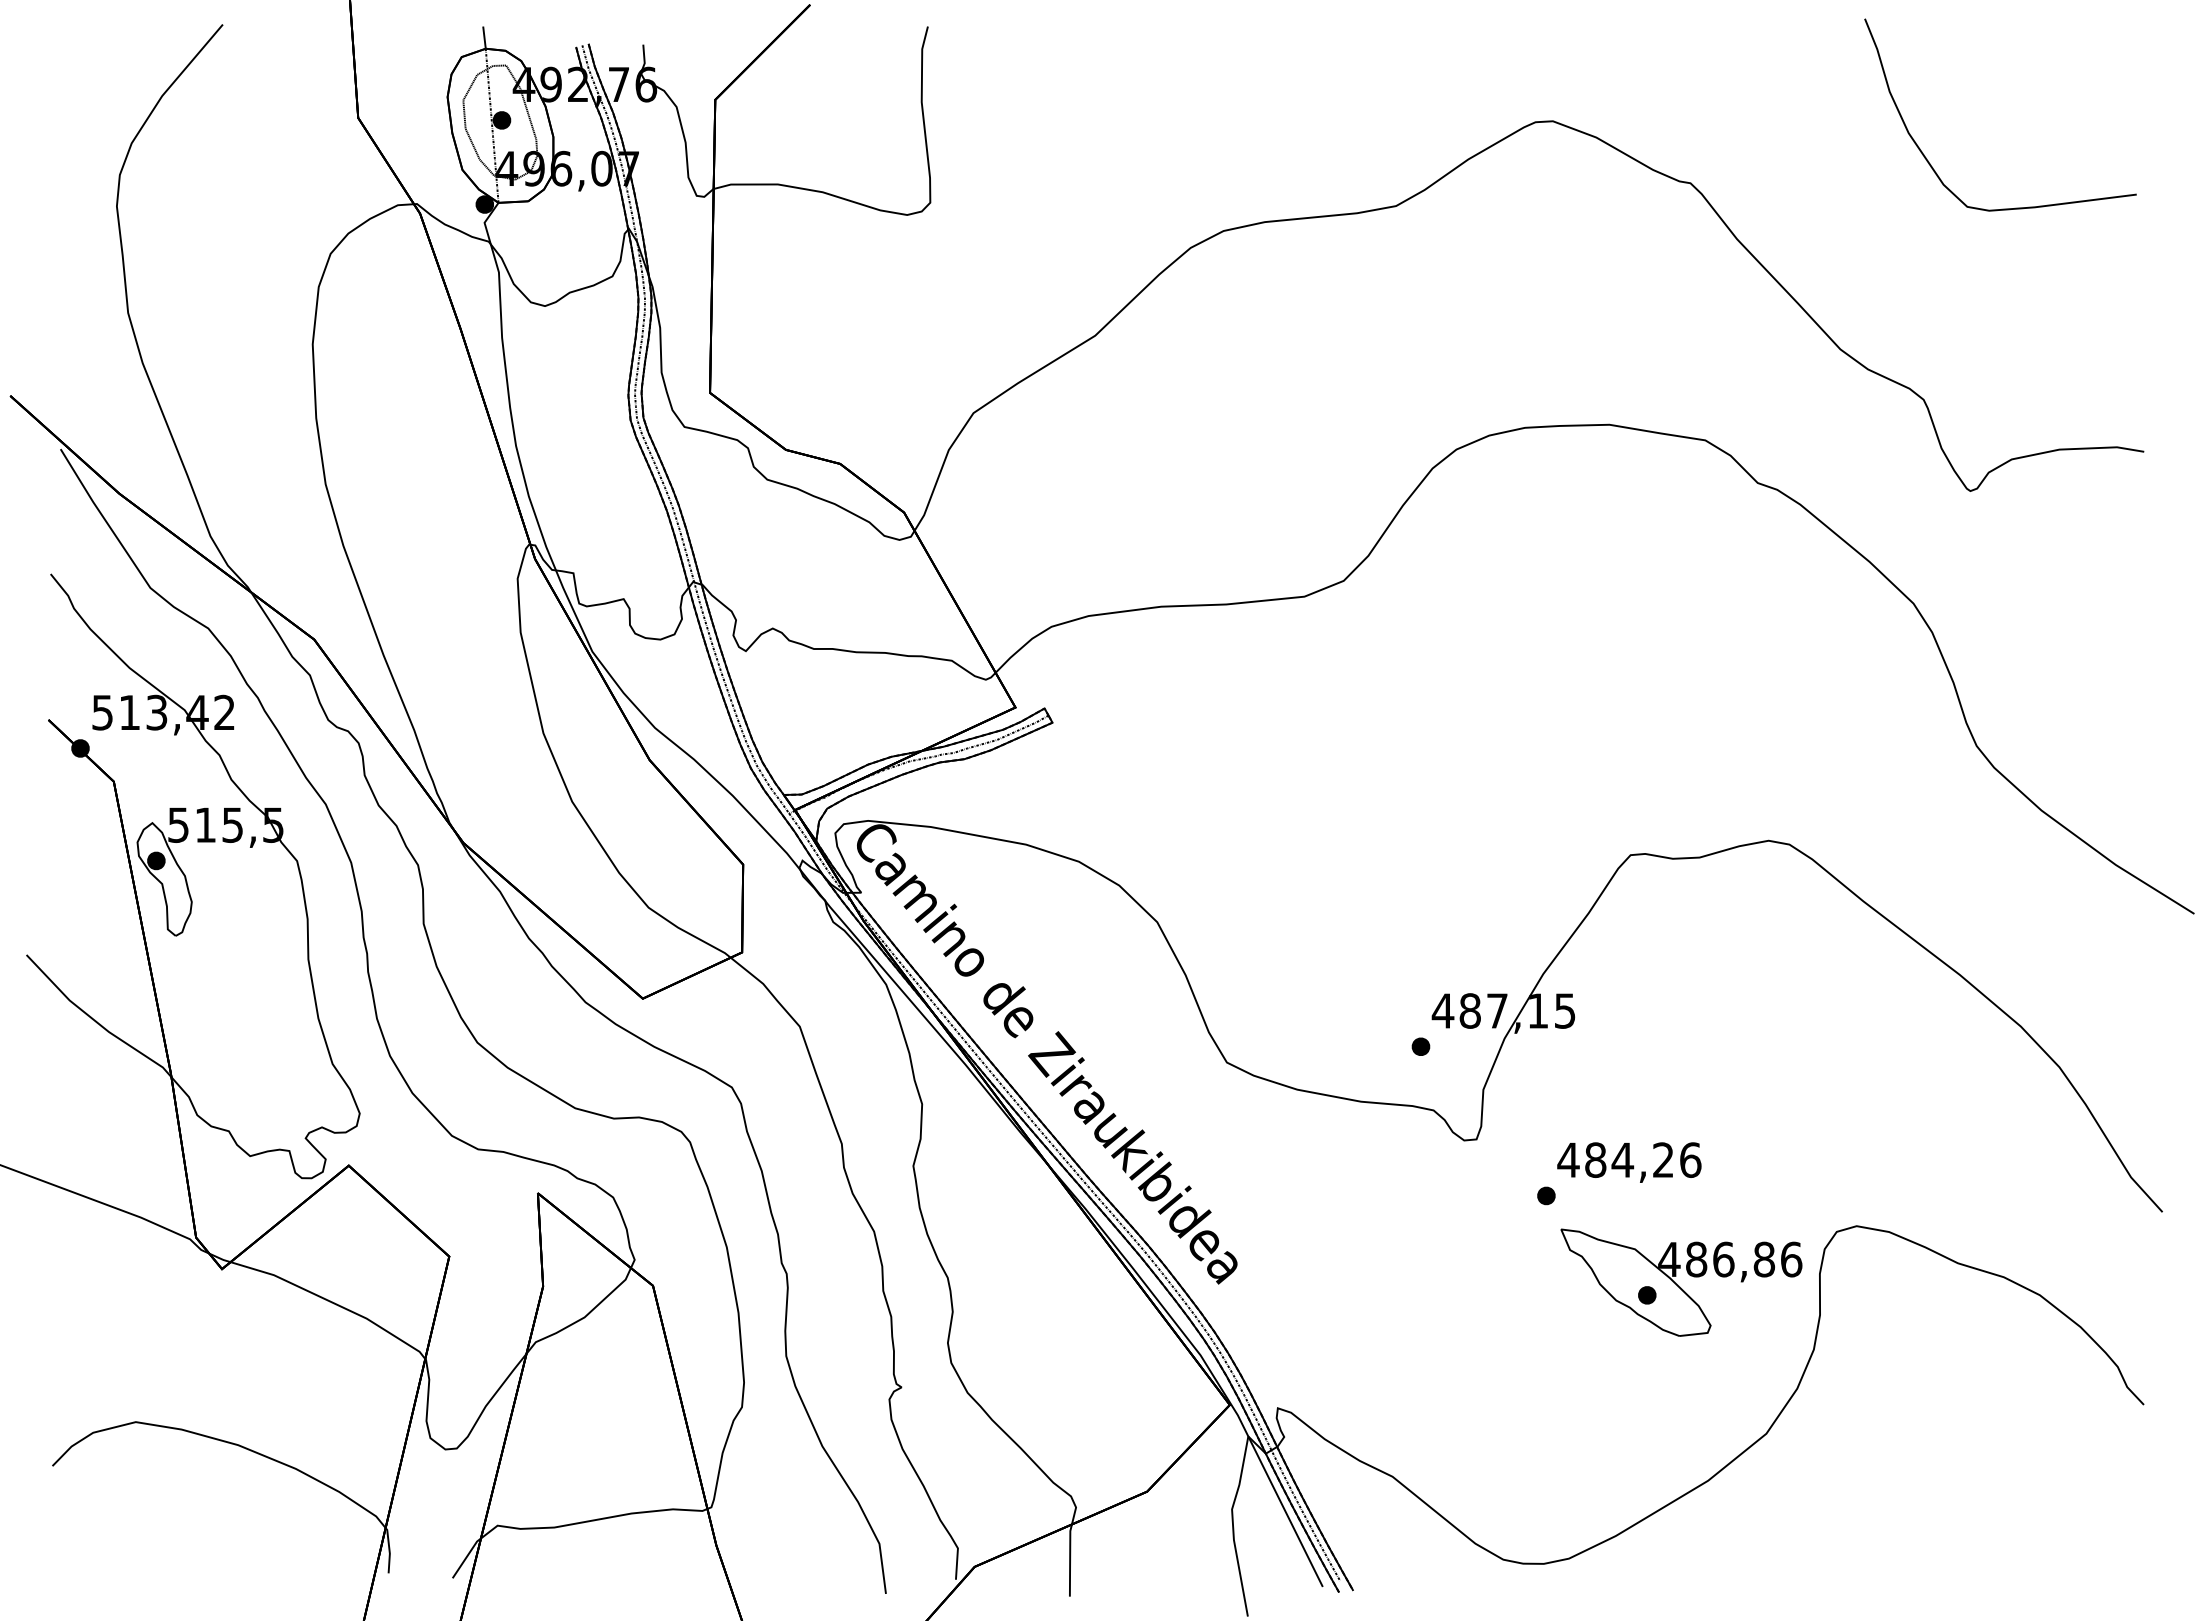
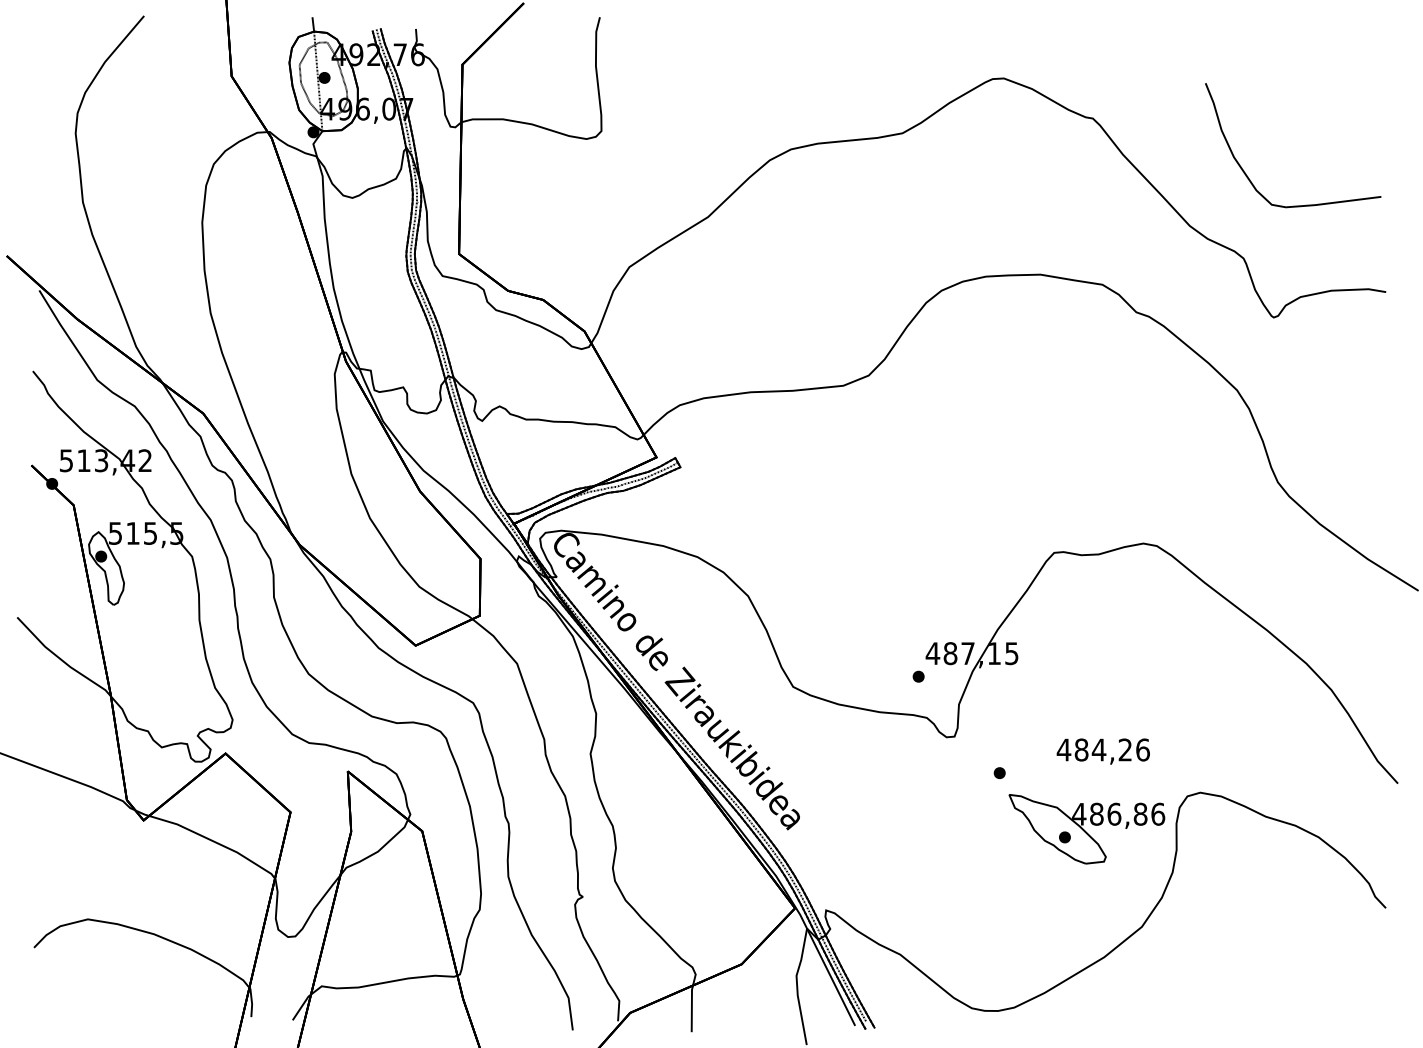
curve: (1931, 163) -> (1248, 176), moved
text: (1628, 1162) -> (1102, 751), moved

